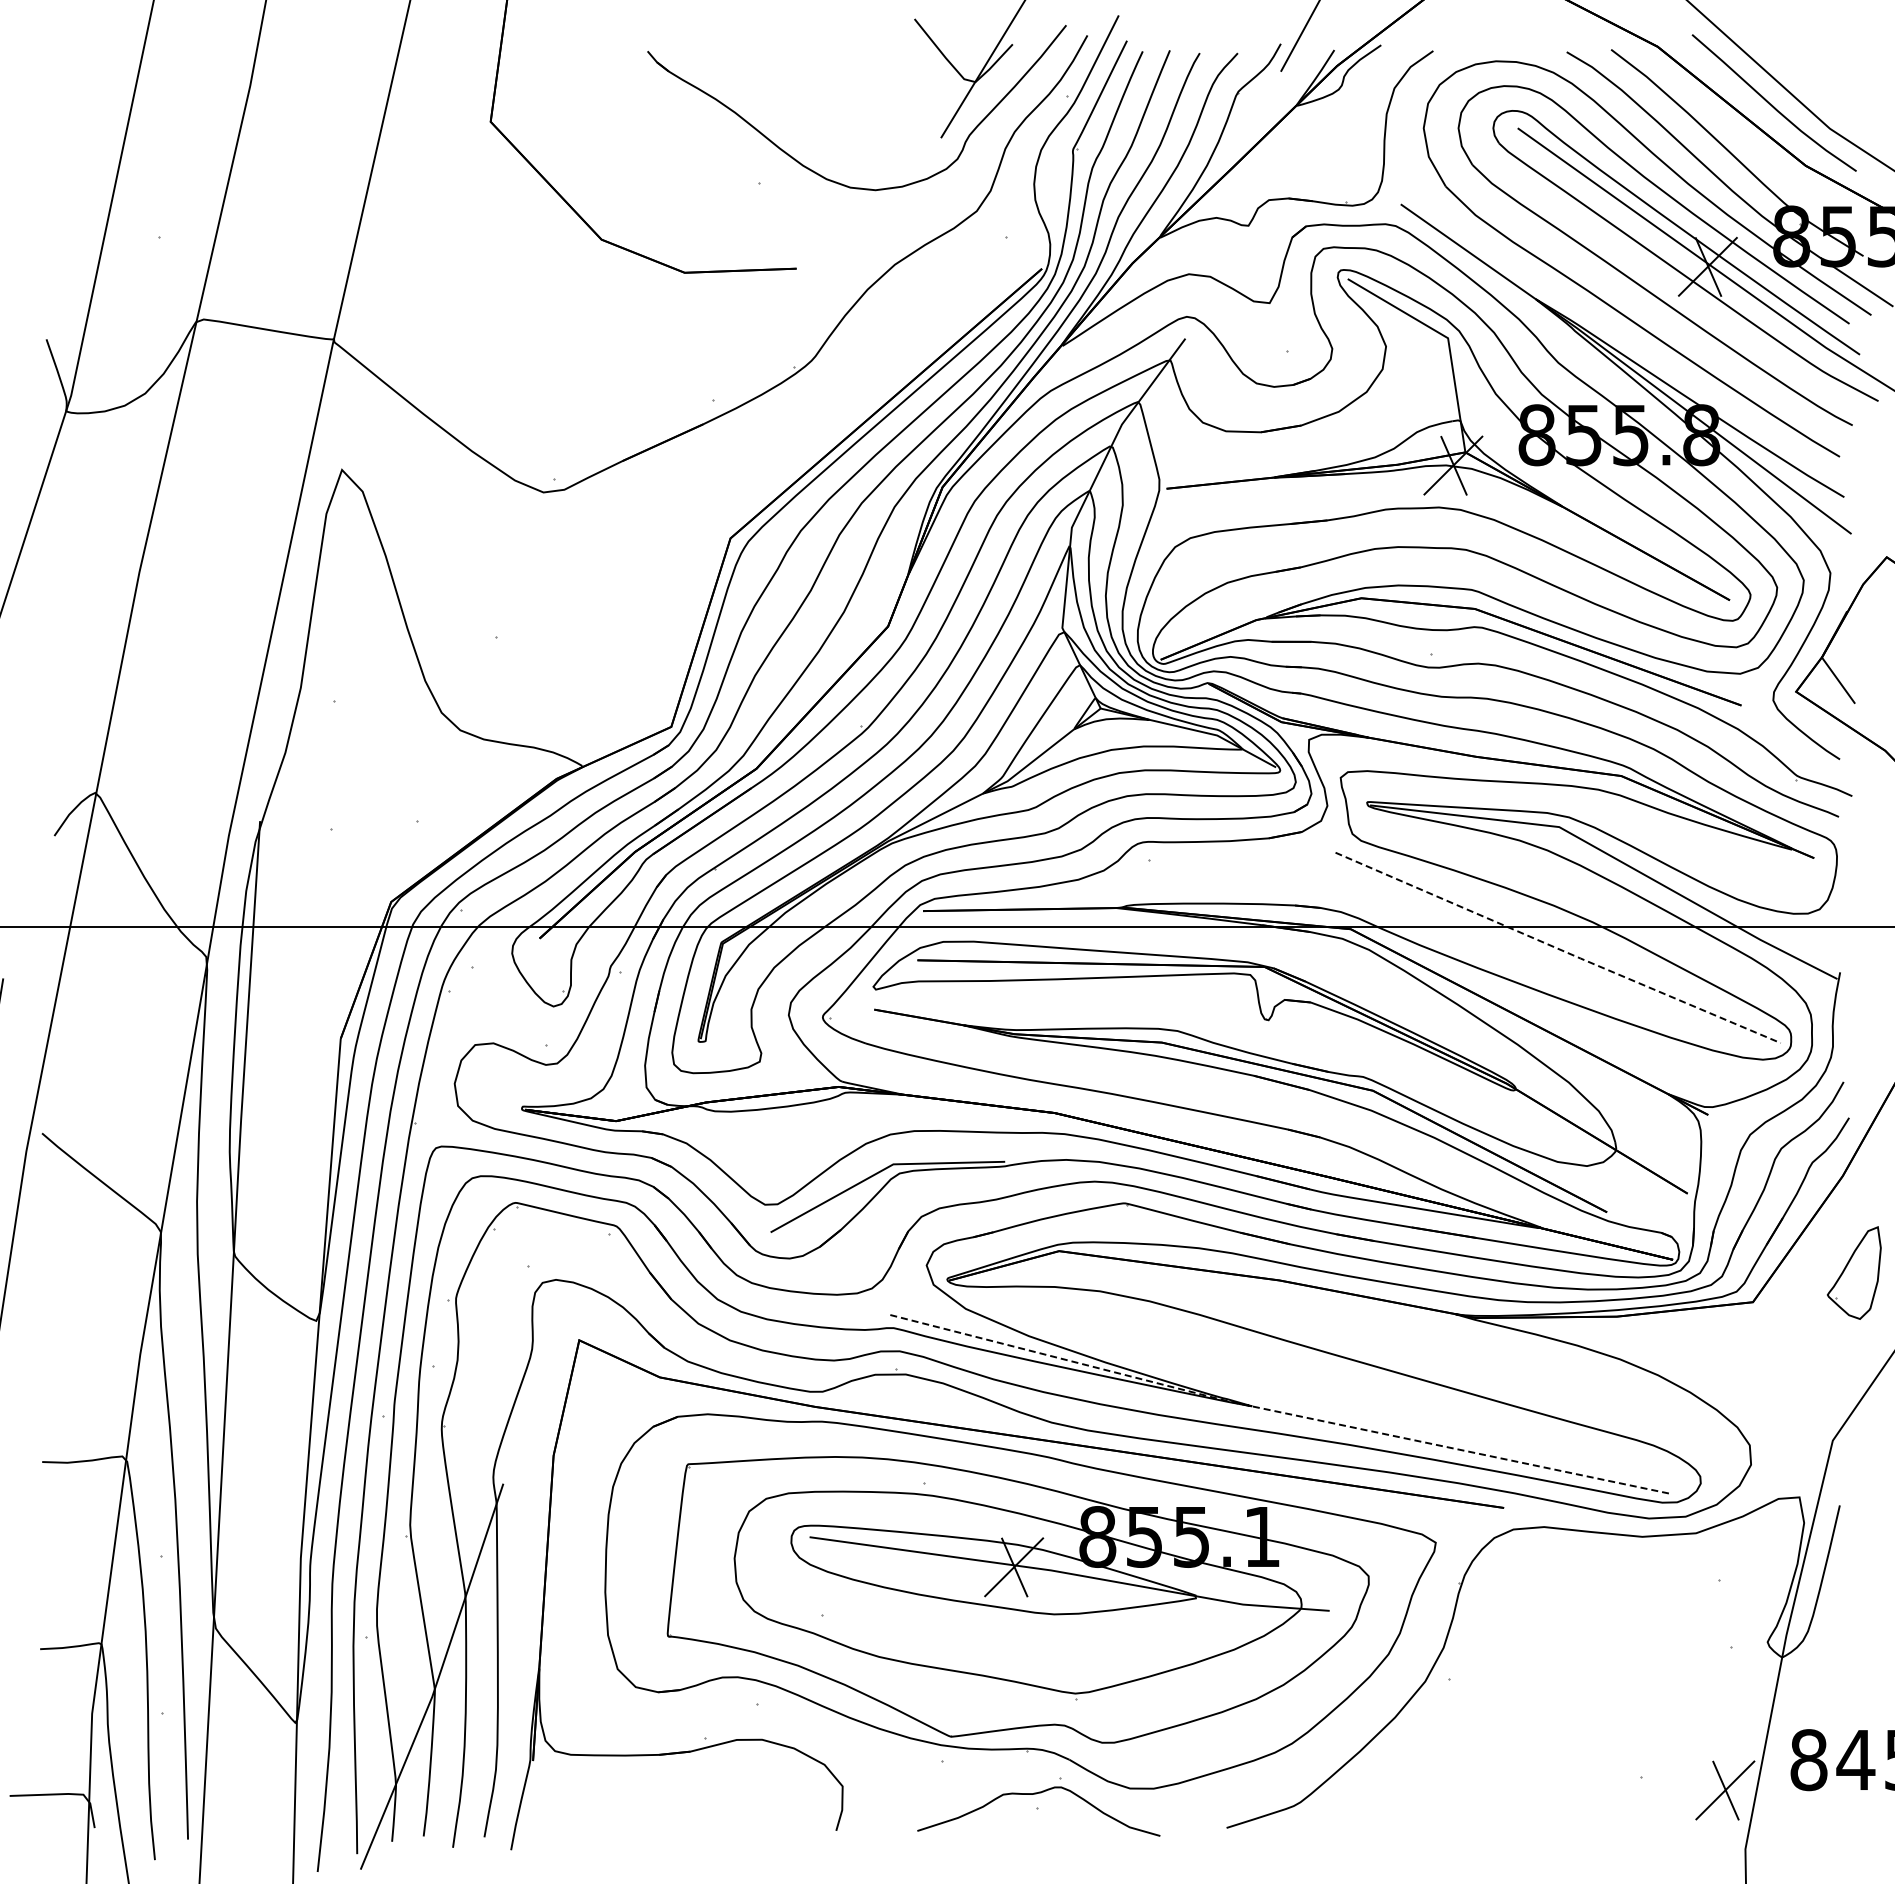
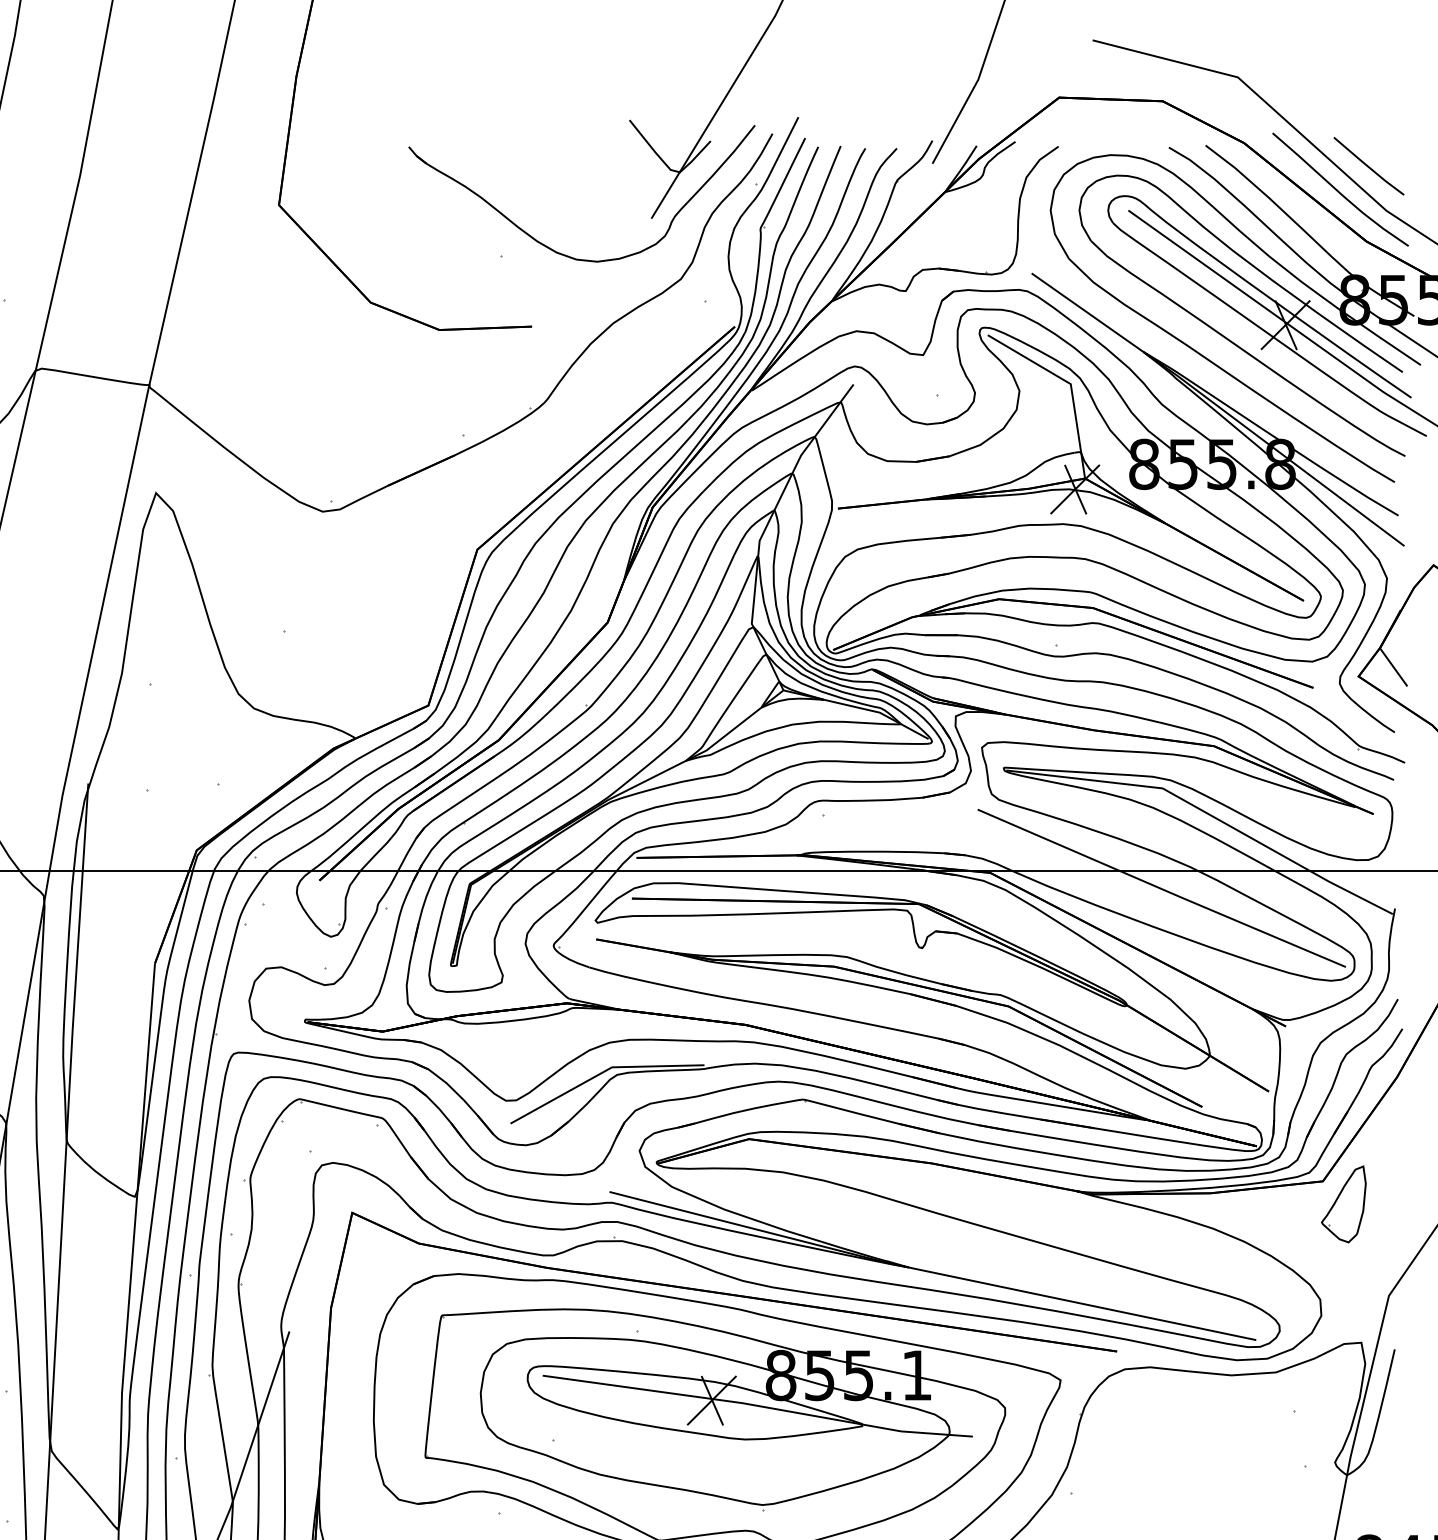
line: (1808, 74) -> (1368, 166), added
line: (1558, 949) -> (1162, 889), dashed -> solid
part: (1854, 1272) -> (1344, 1203), moved
line: (1279, 1412) -> (931, 1272), dashed -> solid

